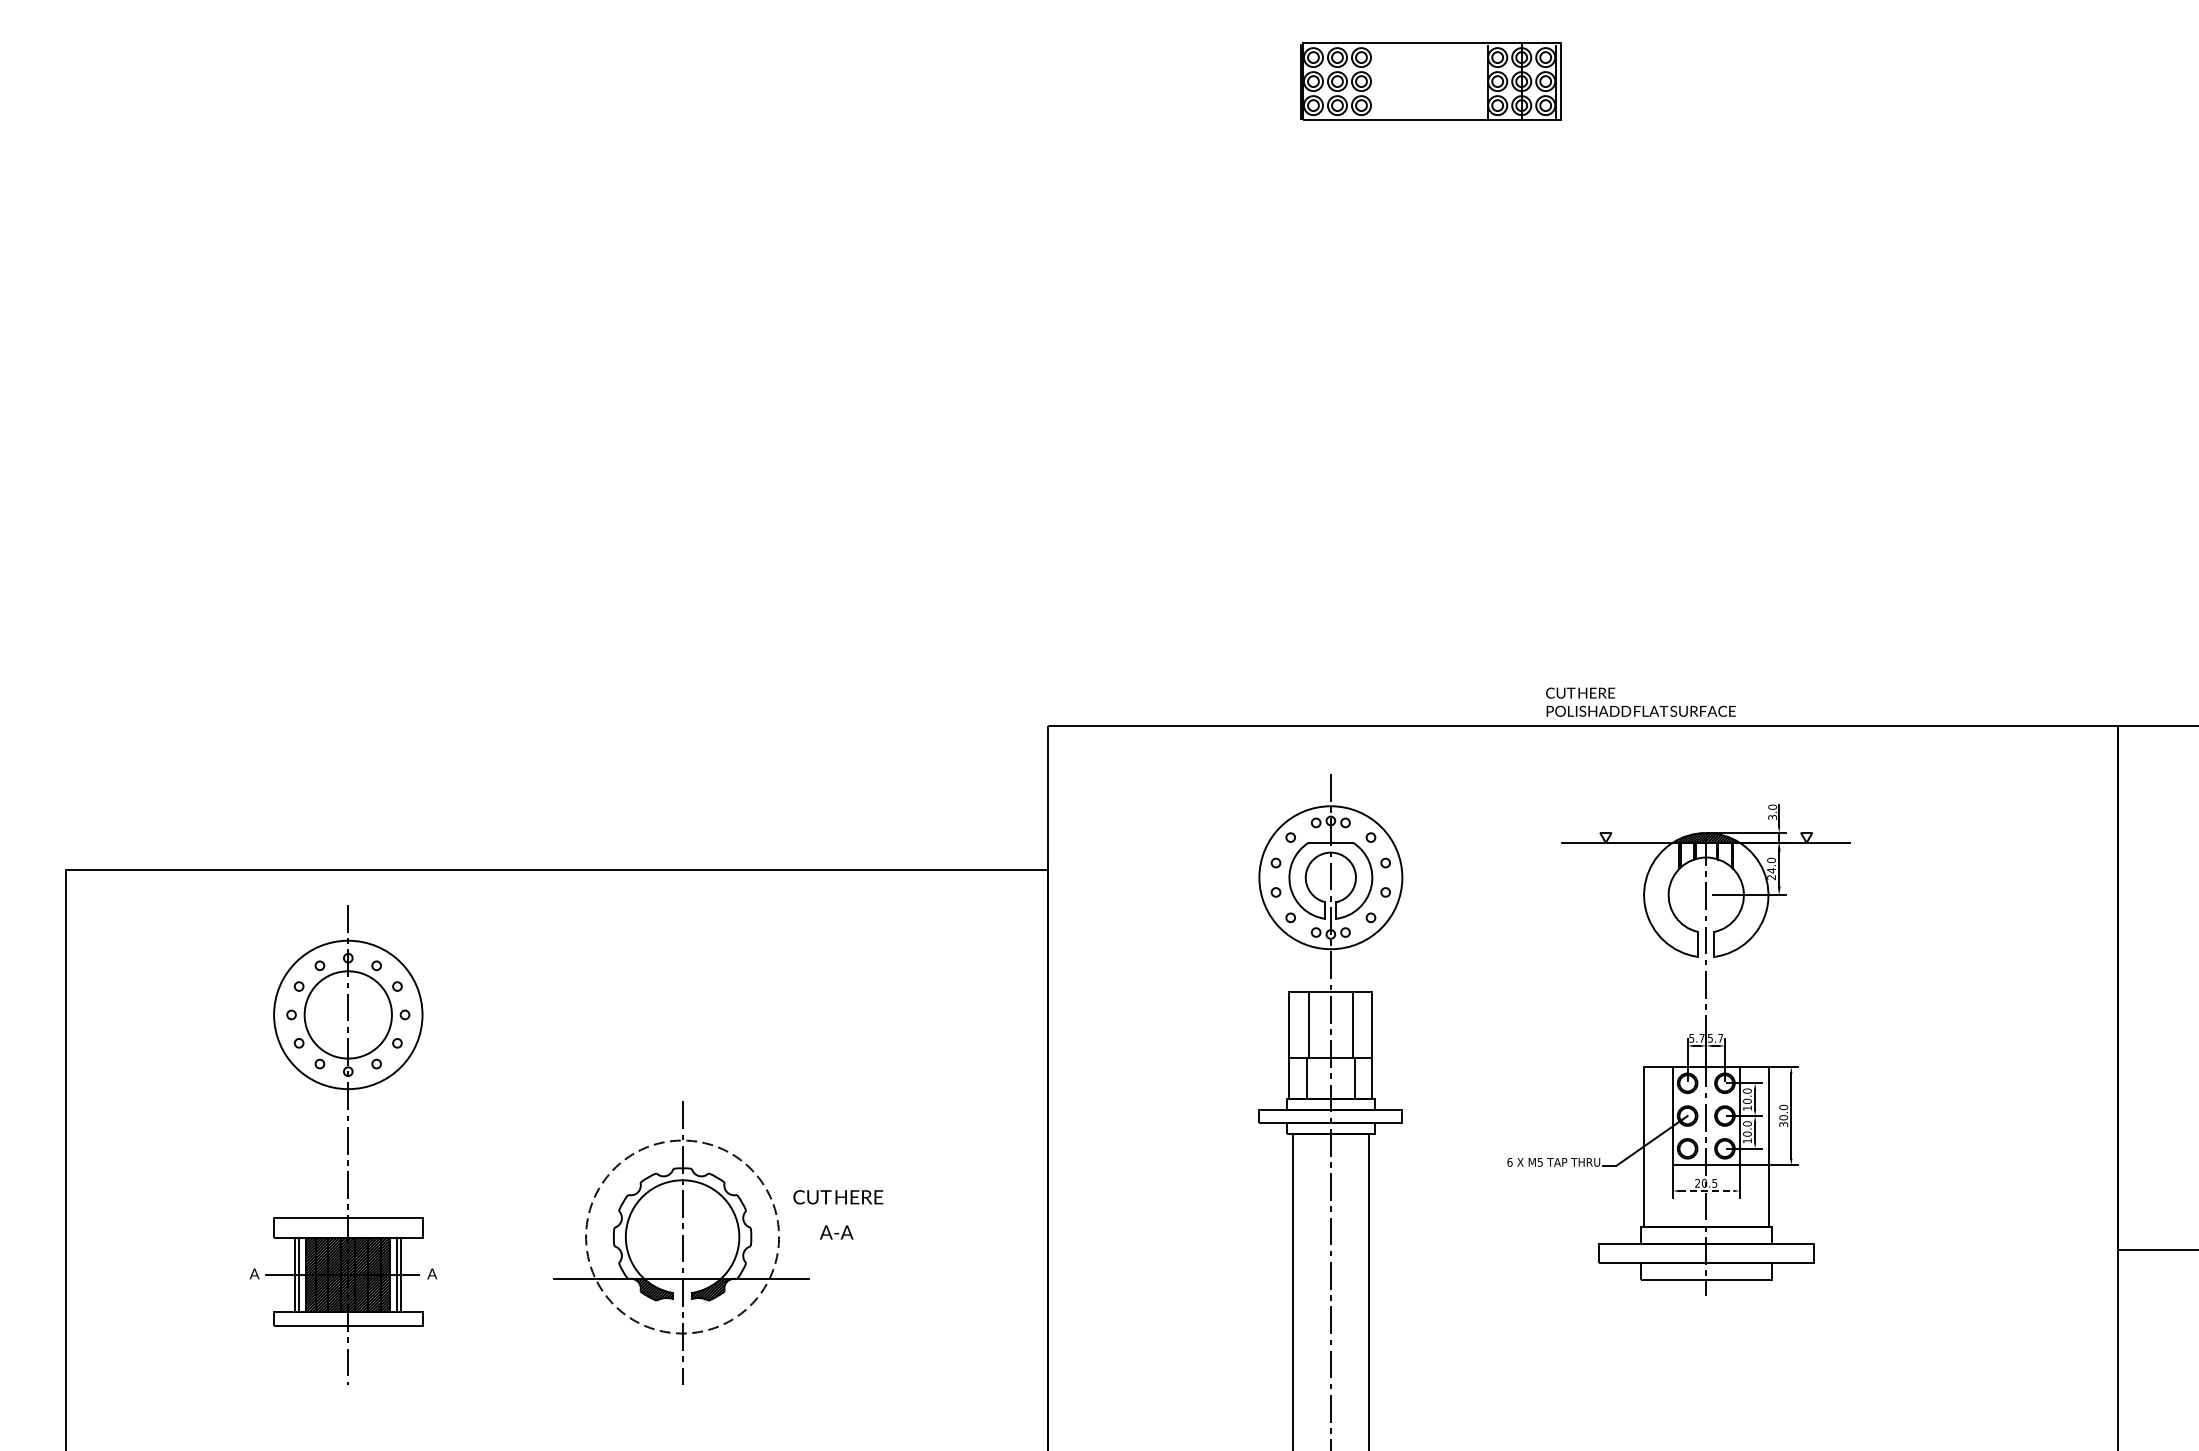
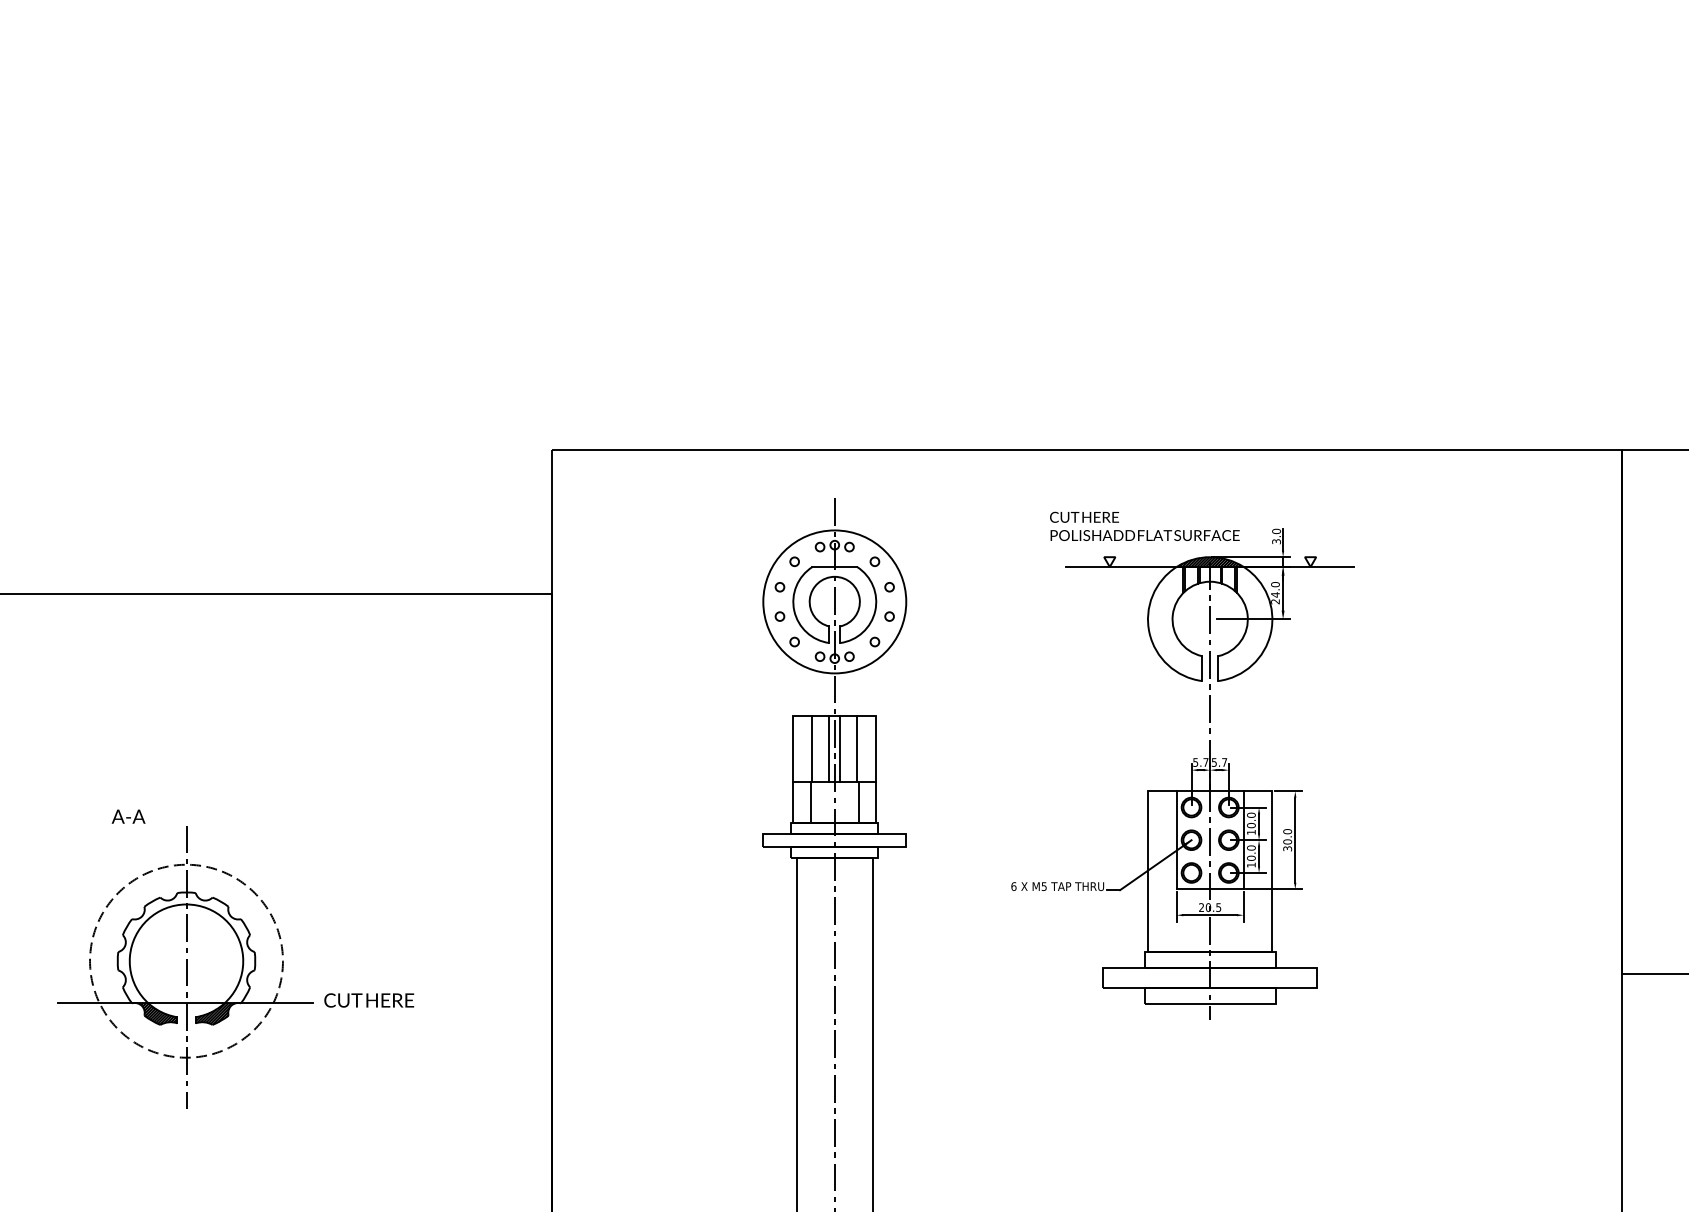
text: (1640, 701) -> (1144, 525), moved
line: (1325, 1024) -> (829, 748), added
line: (1336, 1024) -> (840, 748), added
line: (1706, 1191) -> (1210, 915), dashed -> solid
text: (838, 1197) -> (369, 1000), moved
text: (836, 1232) -> (128, 816), moved

